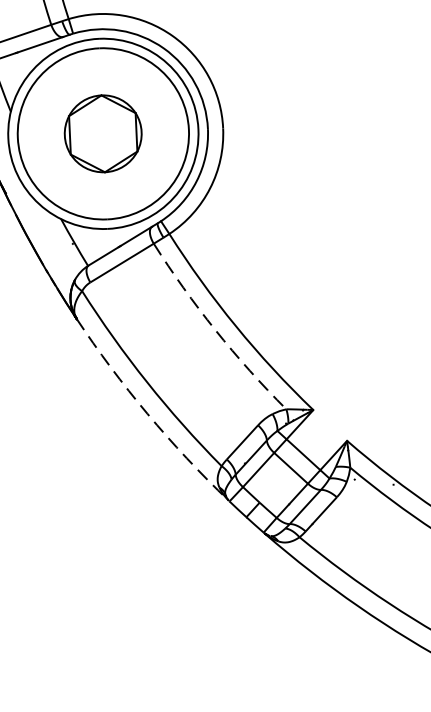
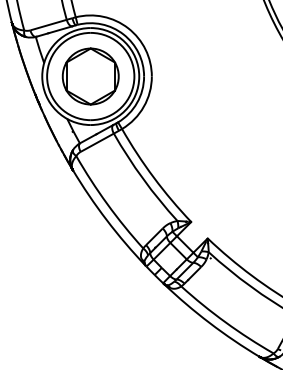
part: (102, 133) -> (90, 76), size x1.43
arc: (215, 330) -> (143, 179), dashed -> solid
arc: (147, 414) -> (106, 220), dashed -> solid

